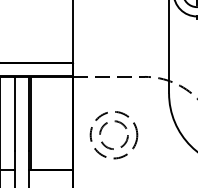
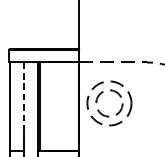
line: (15, 114) -> (24, 98), solid -> dashed
part: (103, 142) -> (99, 110), moved

